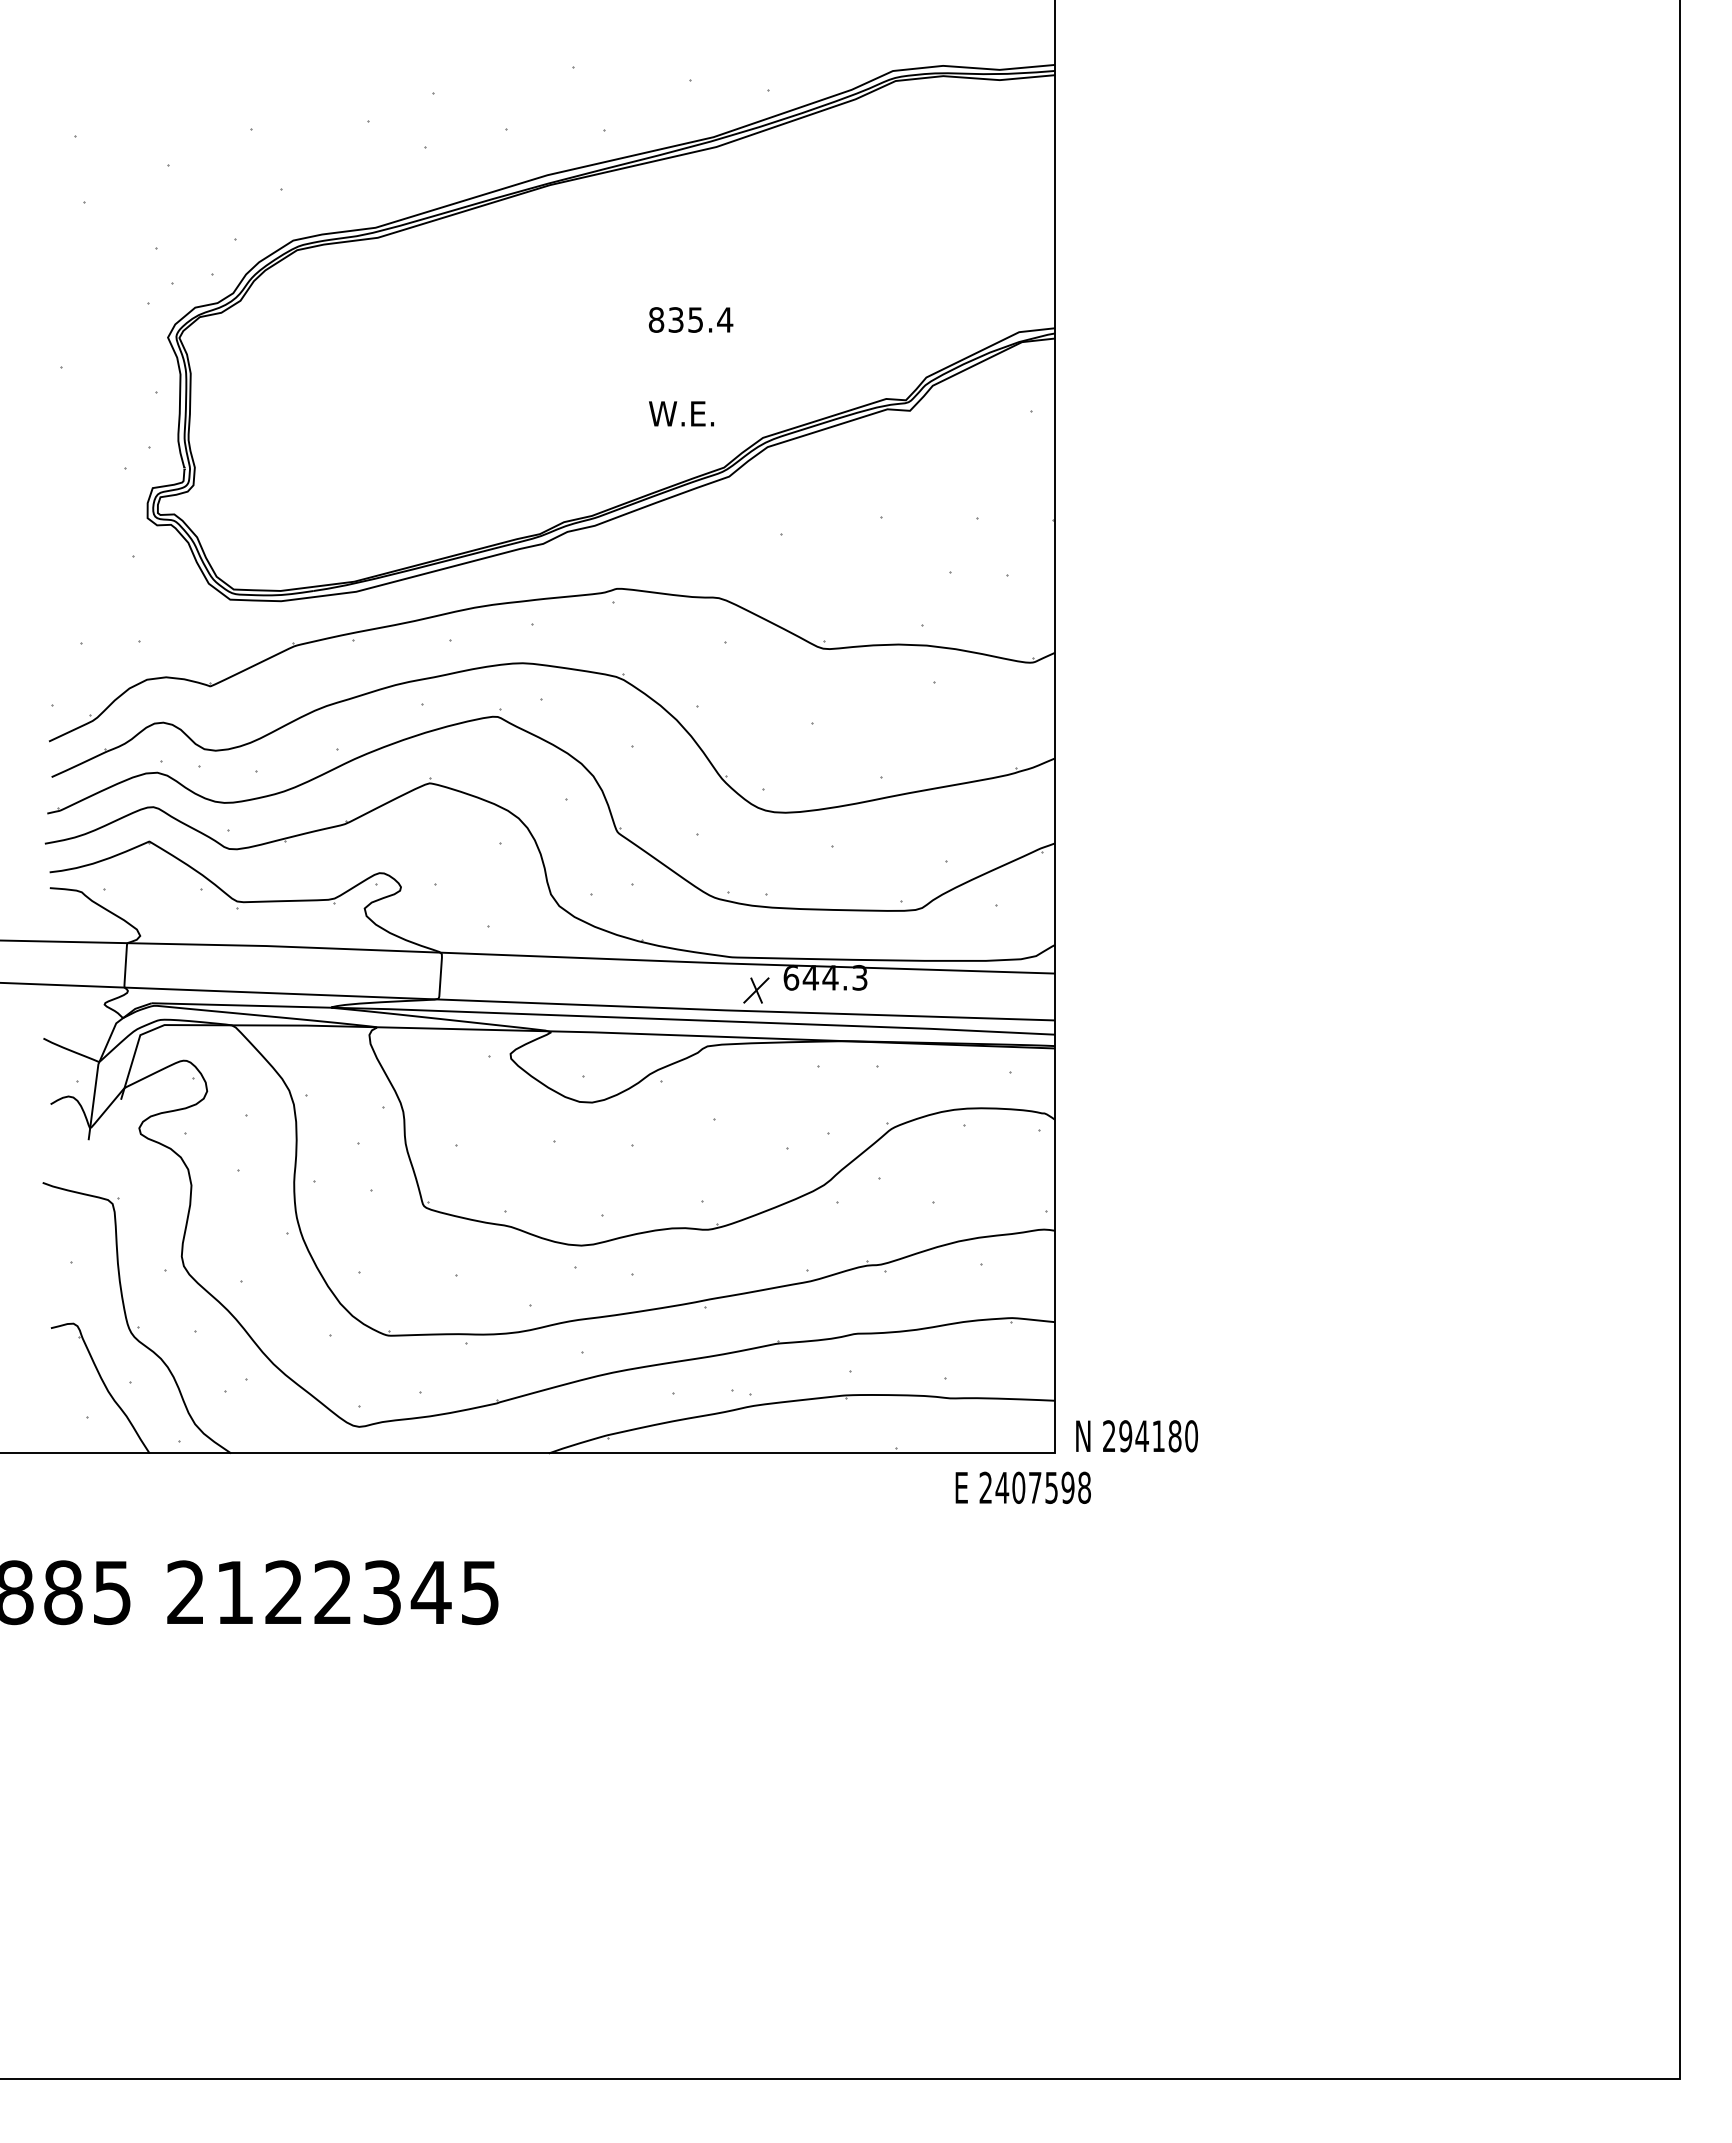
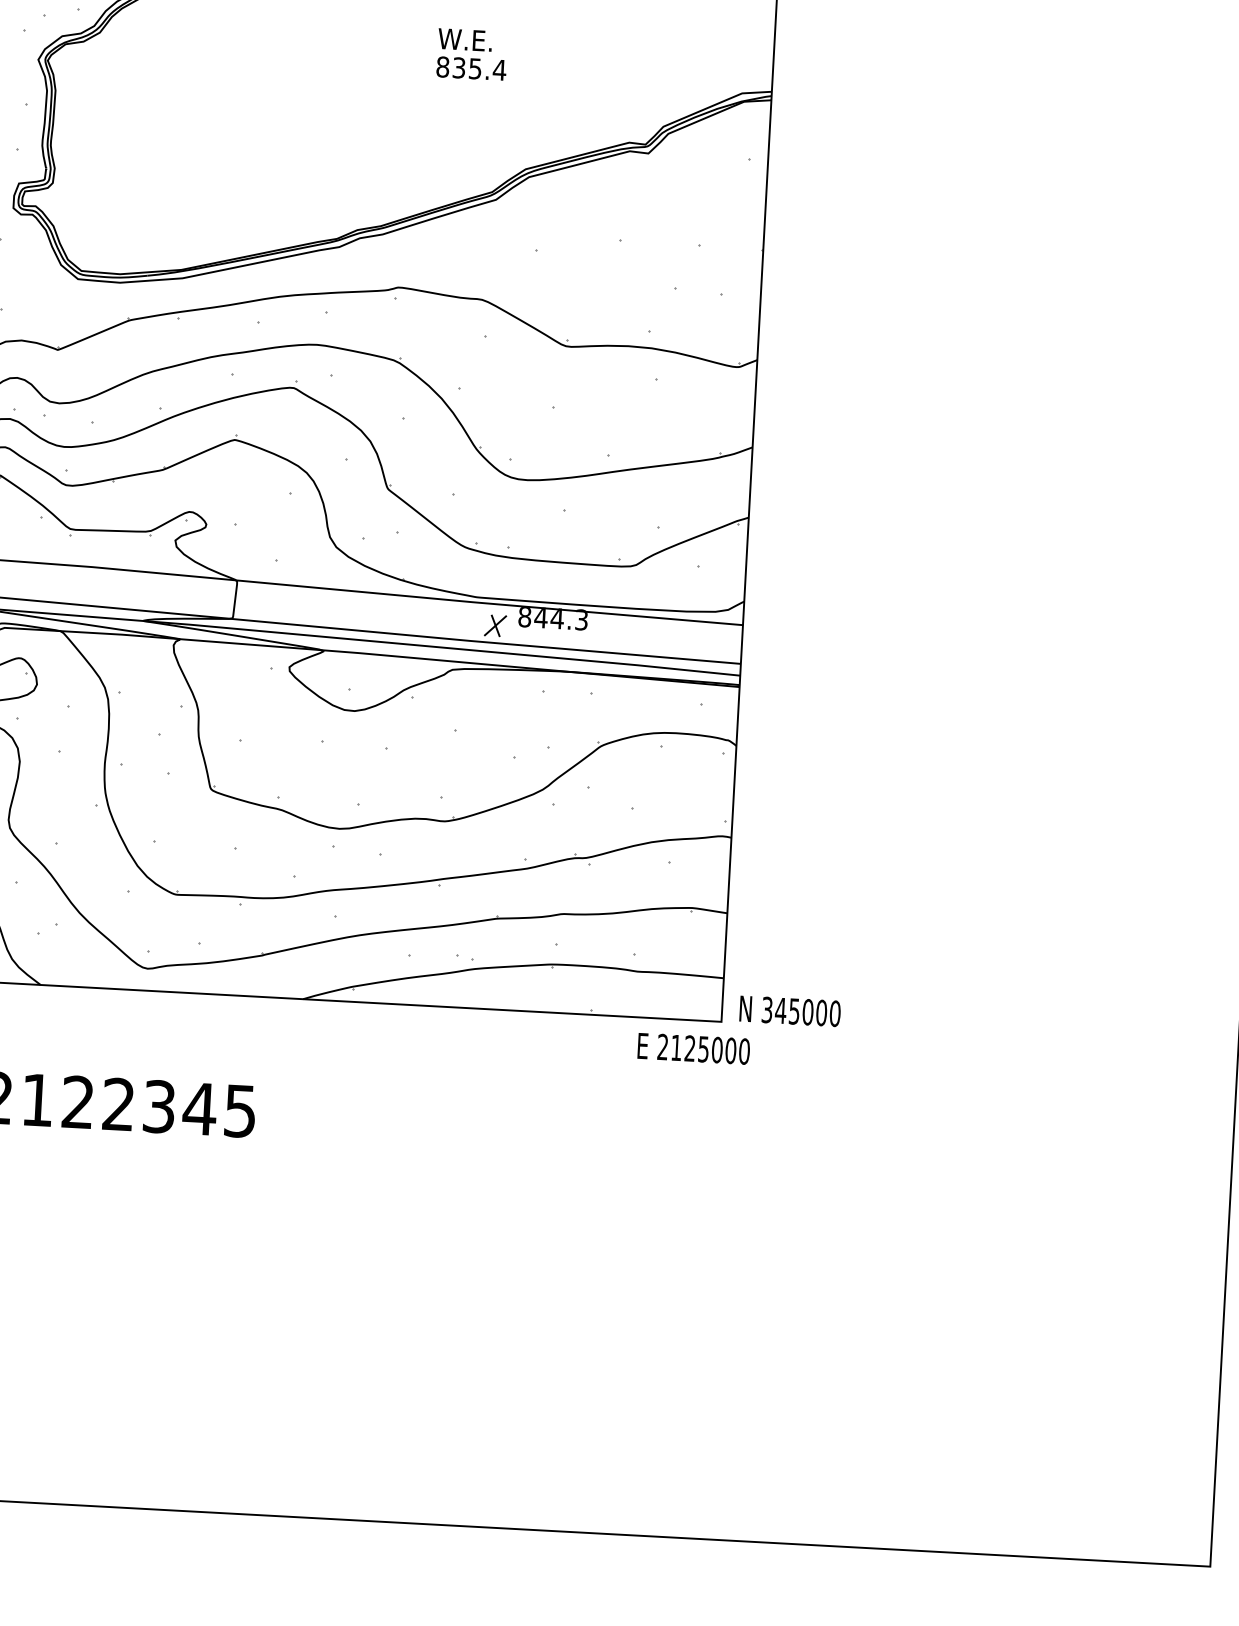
text: (681, 413) -> (465, 39), moved
text: (791, 978) -> (525, 617), 644.3 -> 844.3
text: (1142, 1436) -> (794, 1011), 294180 -> 345000
text: (1043, 1487) -> (710, 1049), 2407598 -> 2125000

